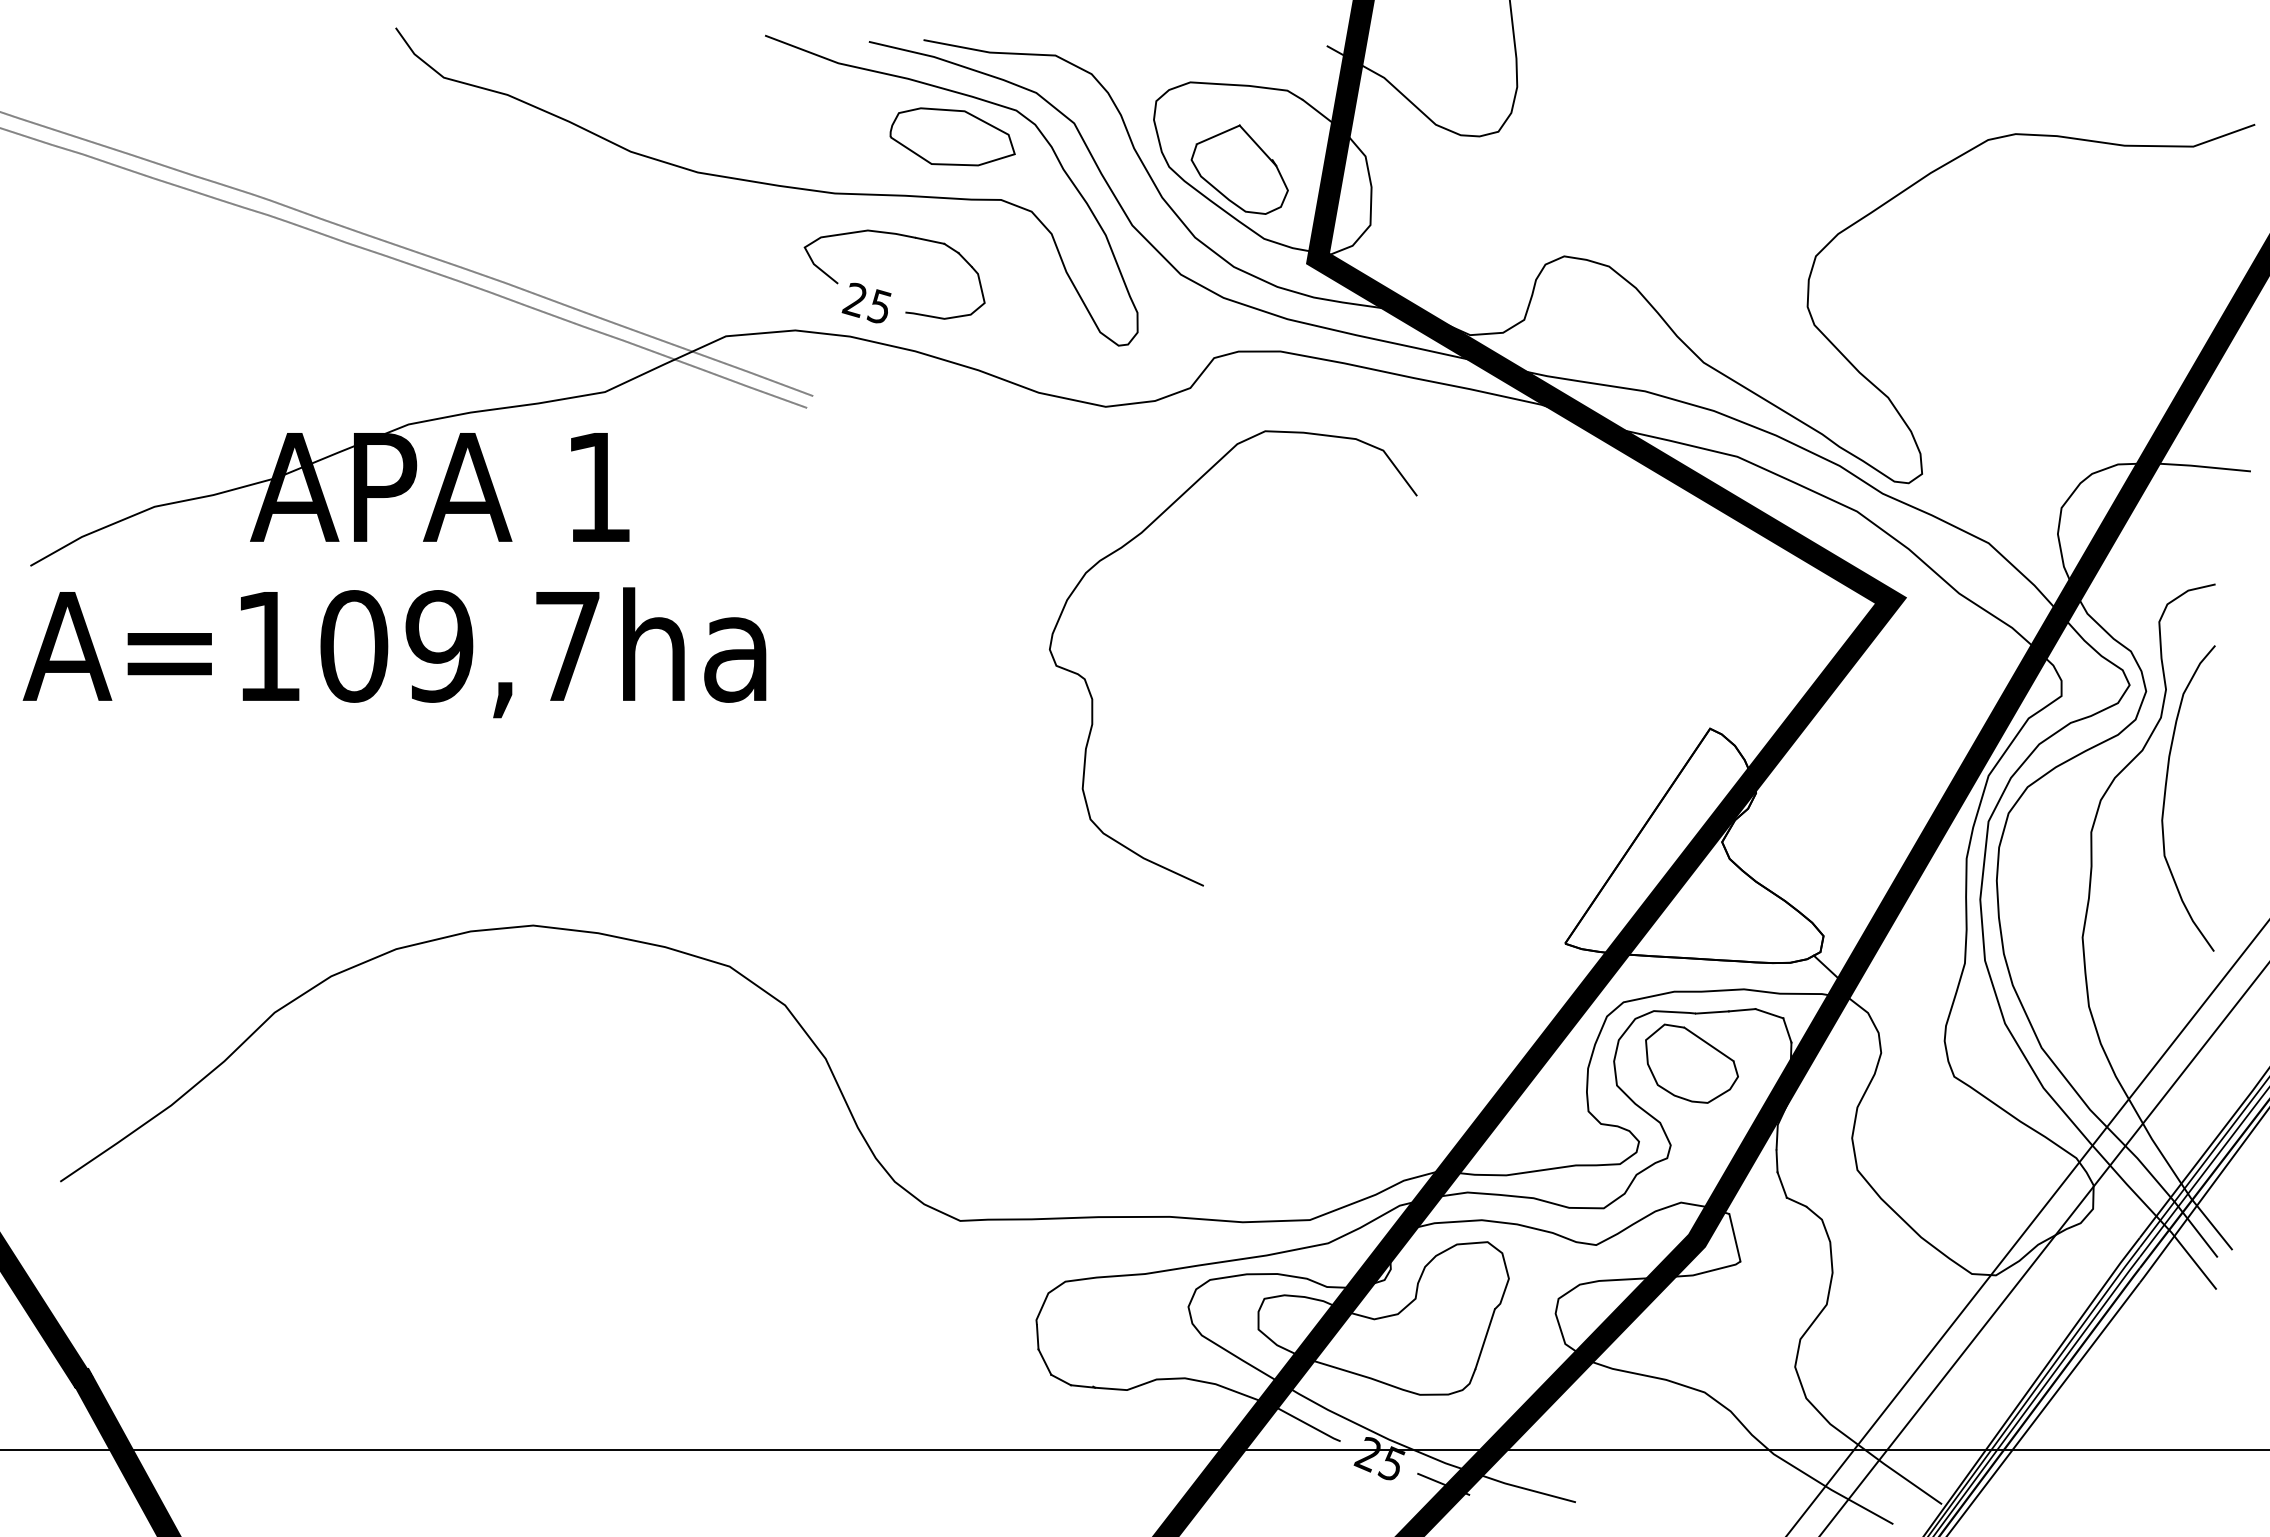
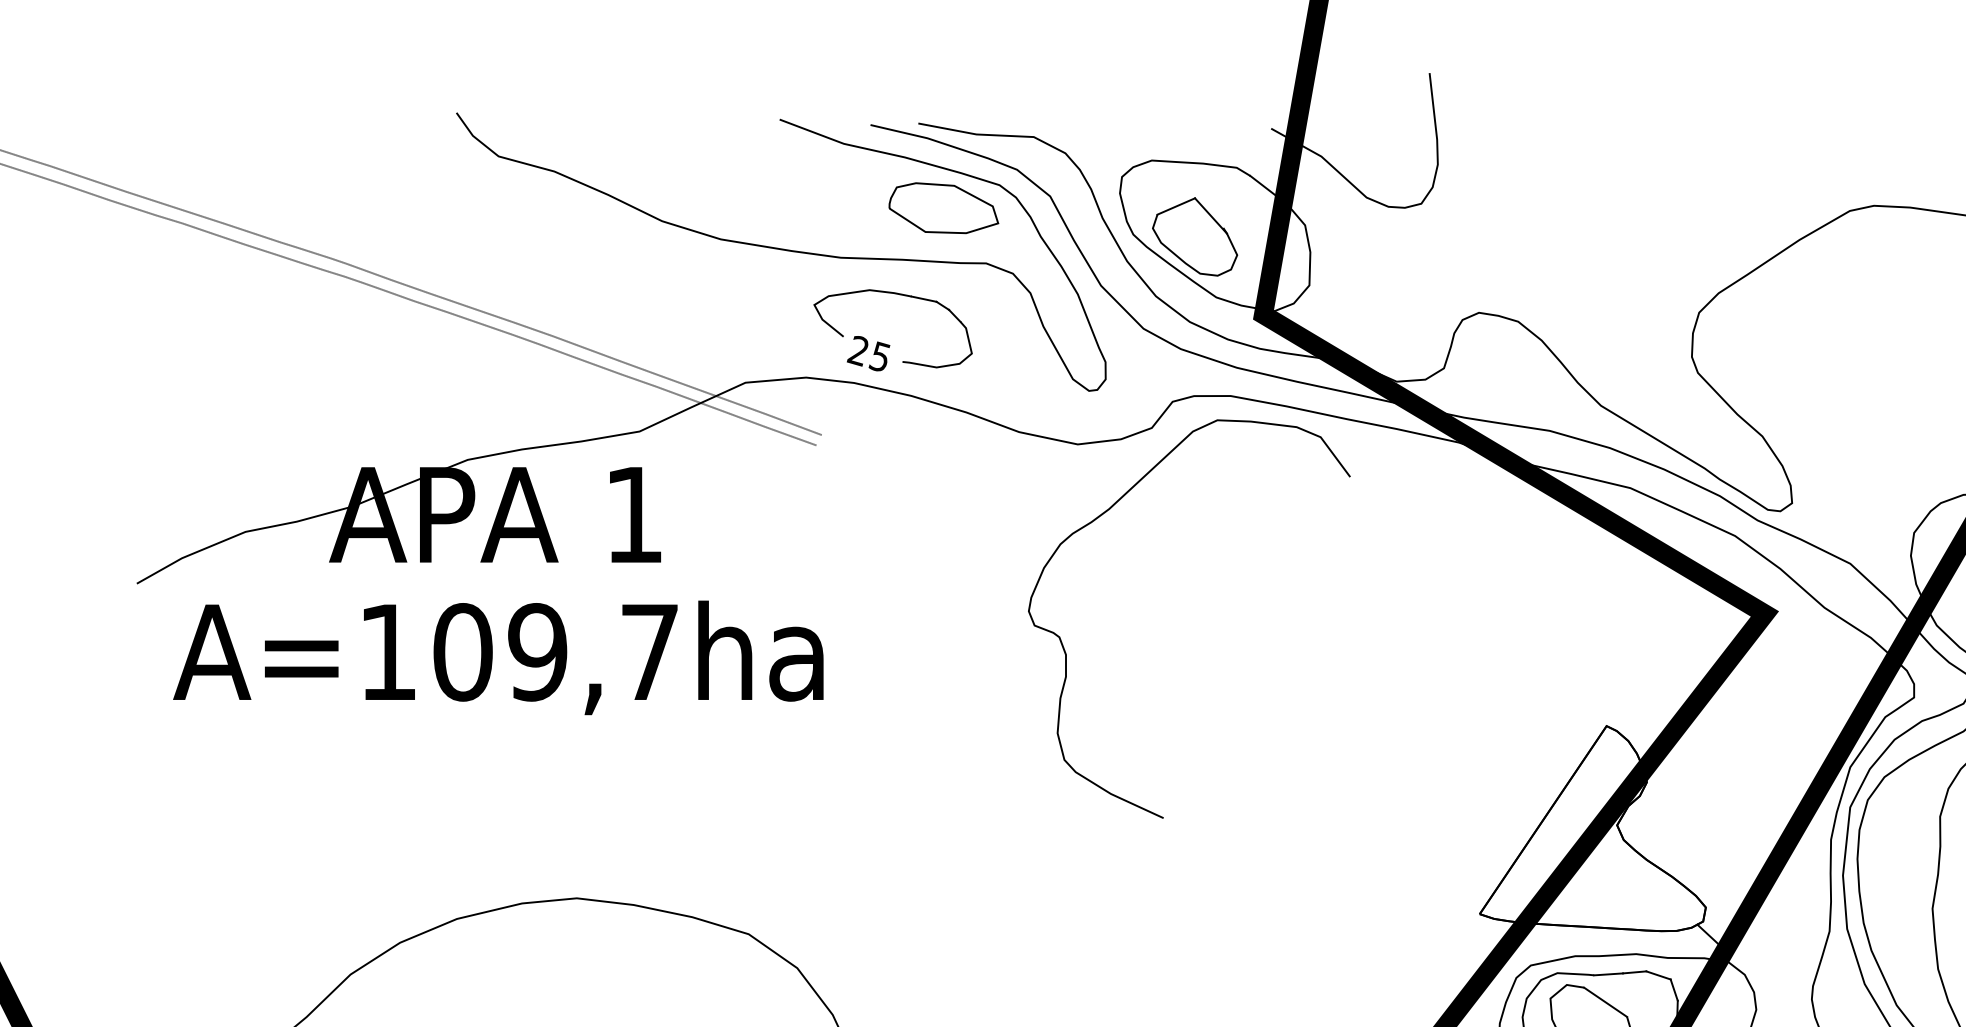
text: (394, 652) -> (498, 657), moved
curve: (1093, 699) -> (1067, 655), moved

